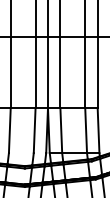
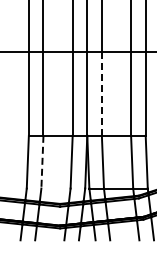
line: (60, 73) -> (101, 94), solid -> dashed
line: (9, 130) -> (42, 162), solid -> dashed

